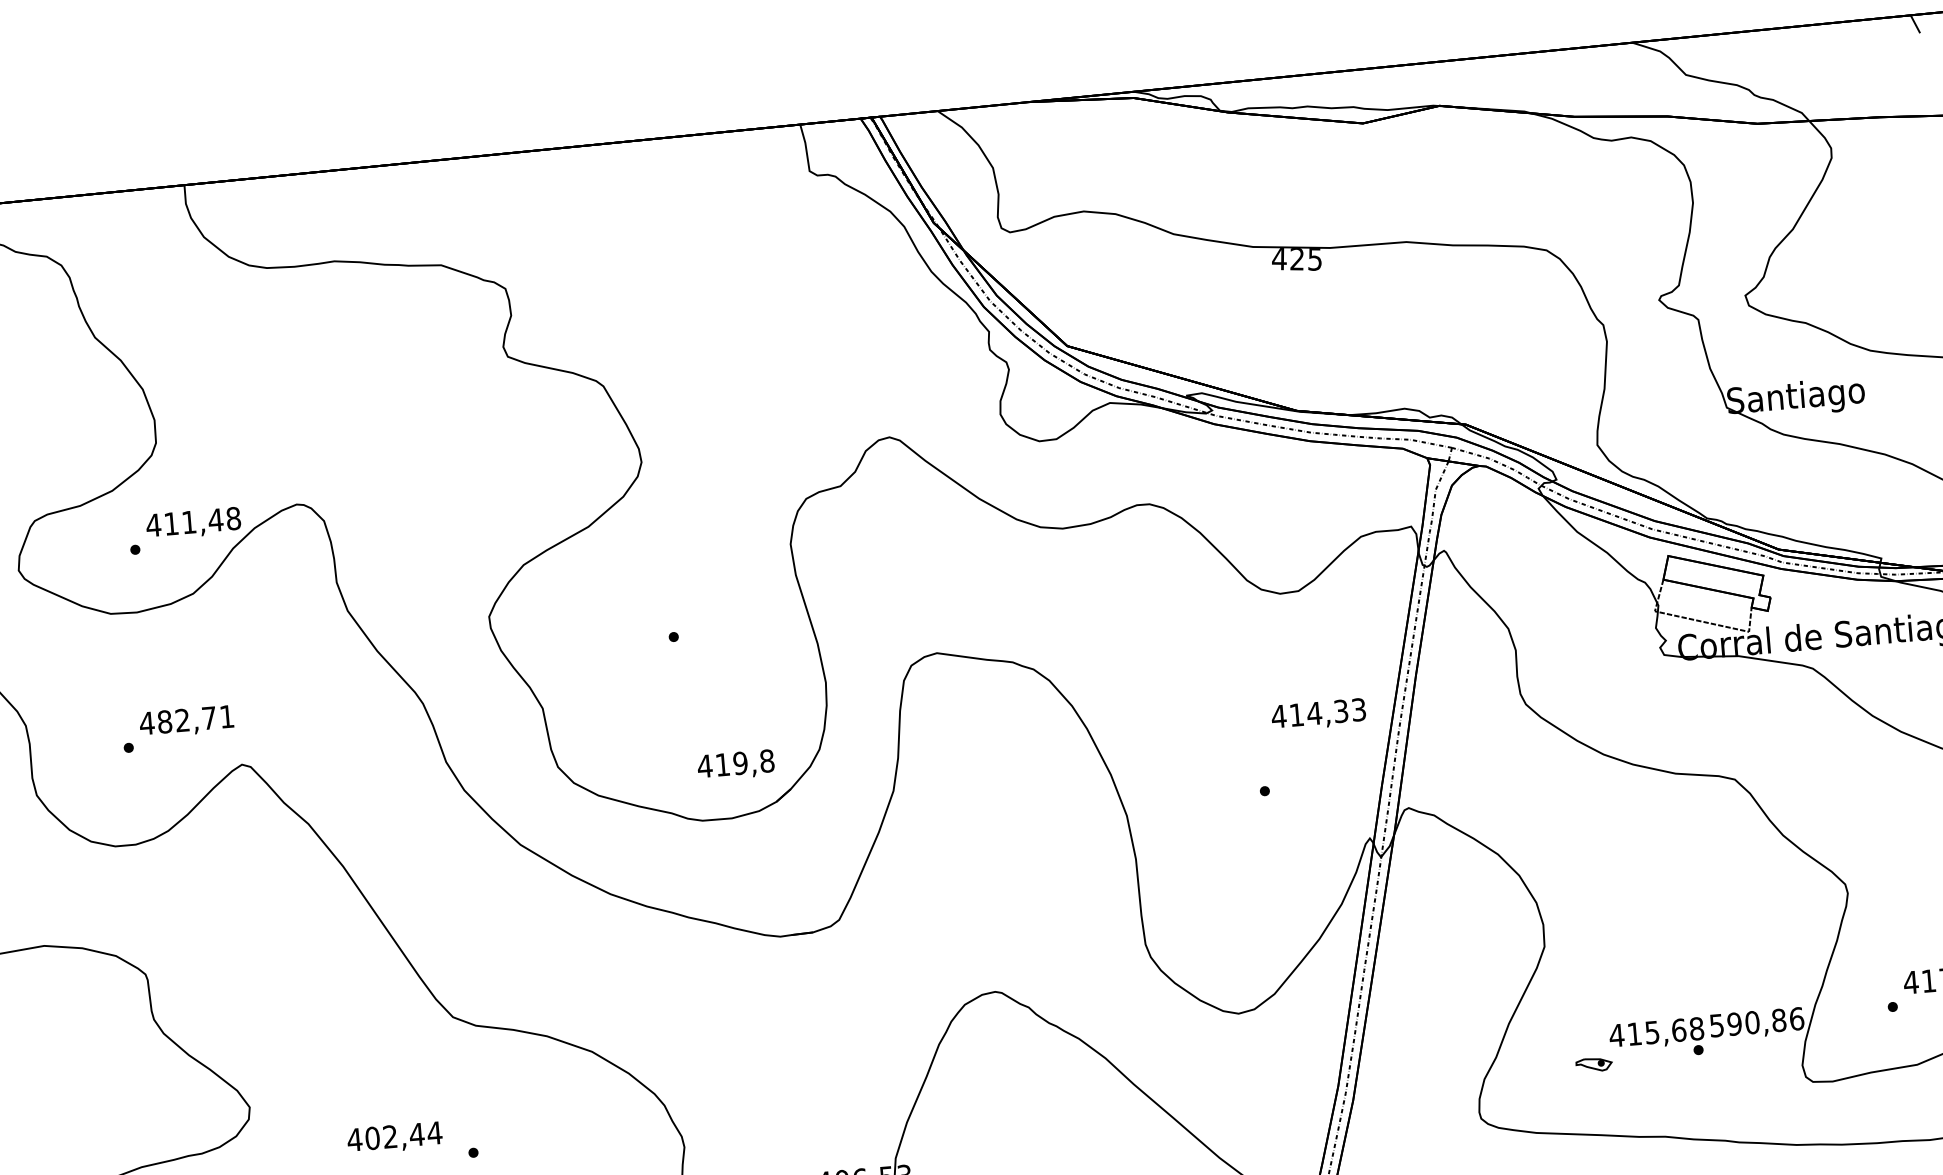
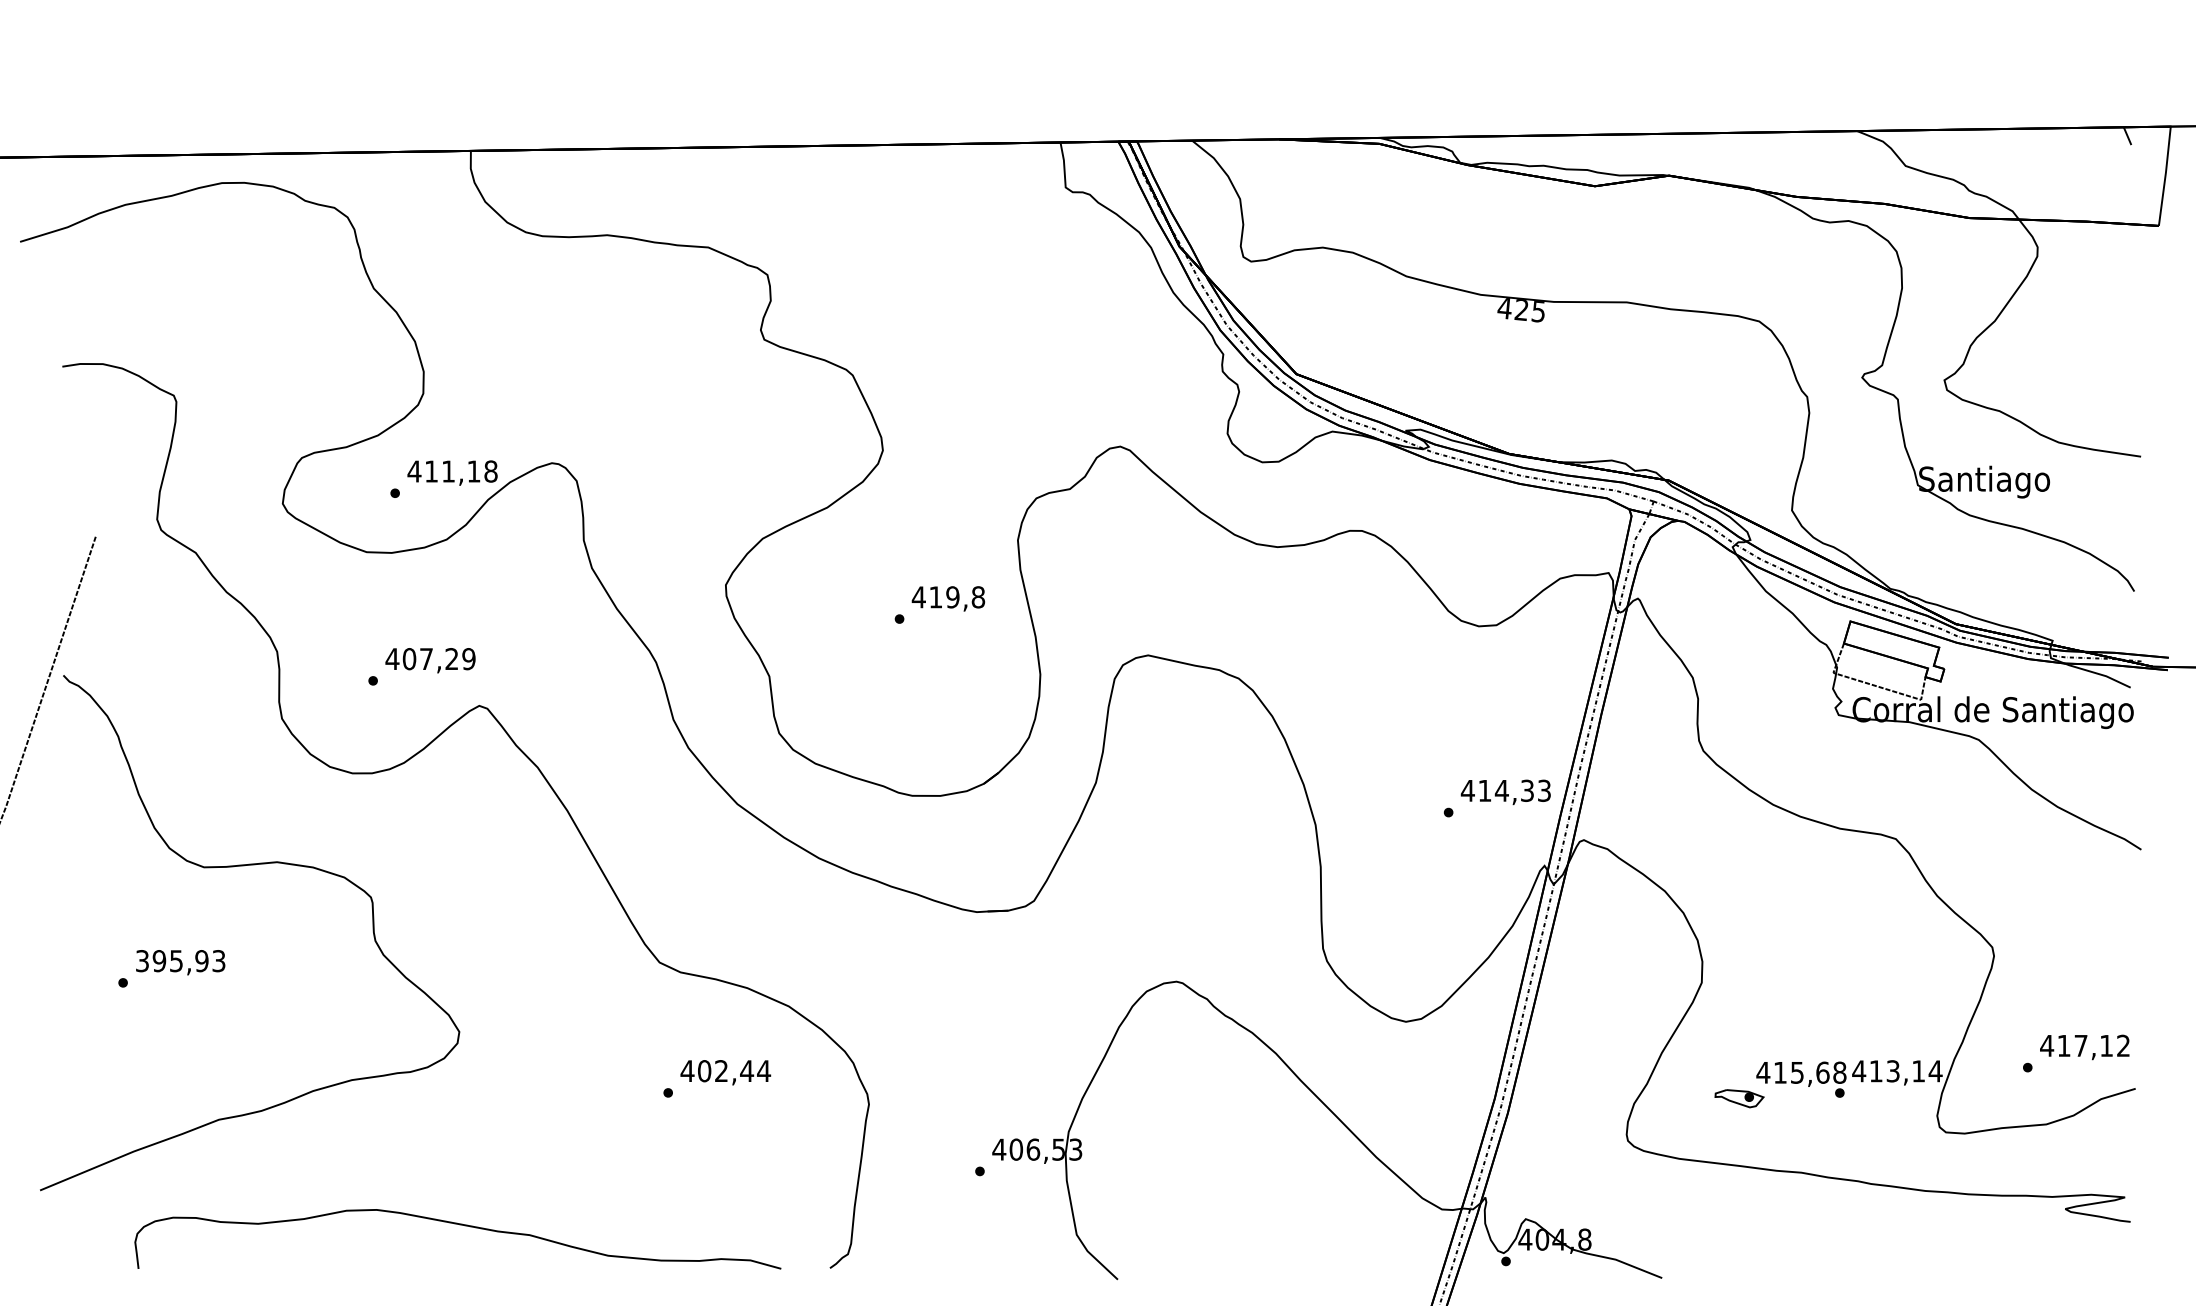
text: (215, 520) -> (473, 471), 411,48 -> 411,18
text: (1318, 714) -> (1505, 792), moved
text: (195, 719) -> (438, 659), 482,71 -> 407,29
text: (736, 764) -> (948, 598), moved
text: (1756, 1022) -> (1897, 1071), 590,86 -> 413,14
part: (1594, 1064) -> (1739, 1098), size x1.43
text: (394, 1137) -> (725, 1072), moved

